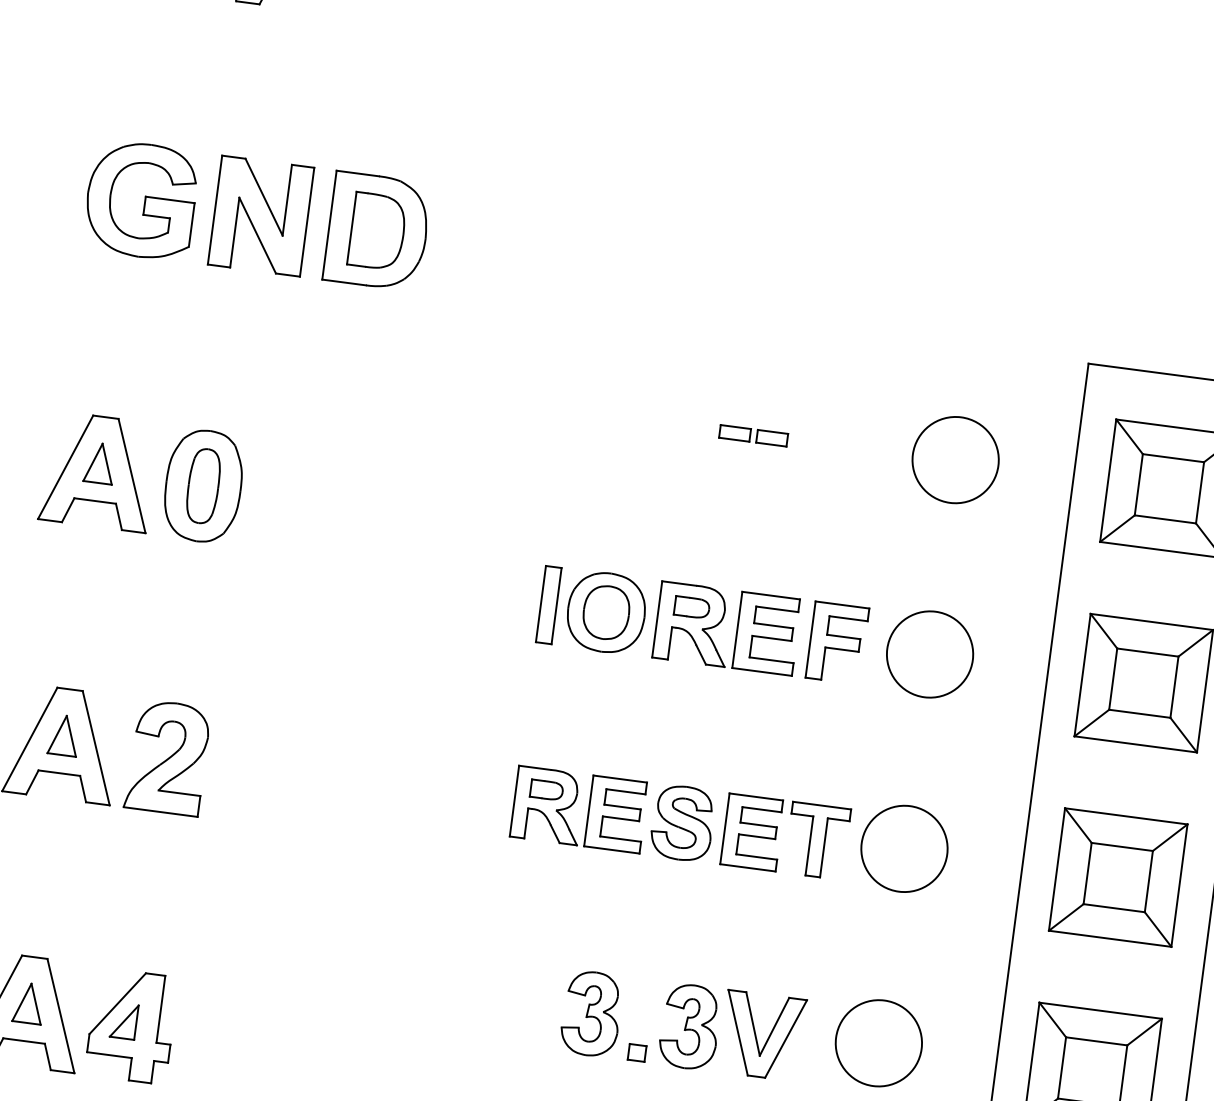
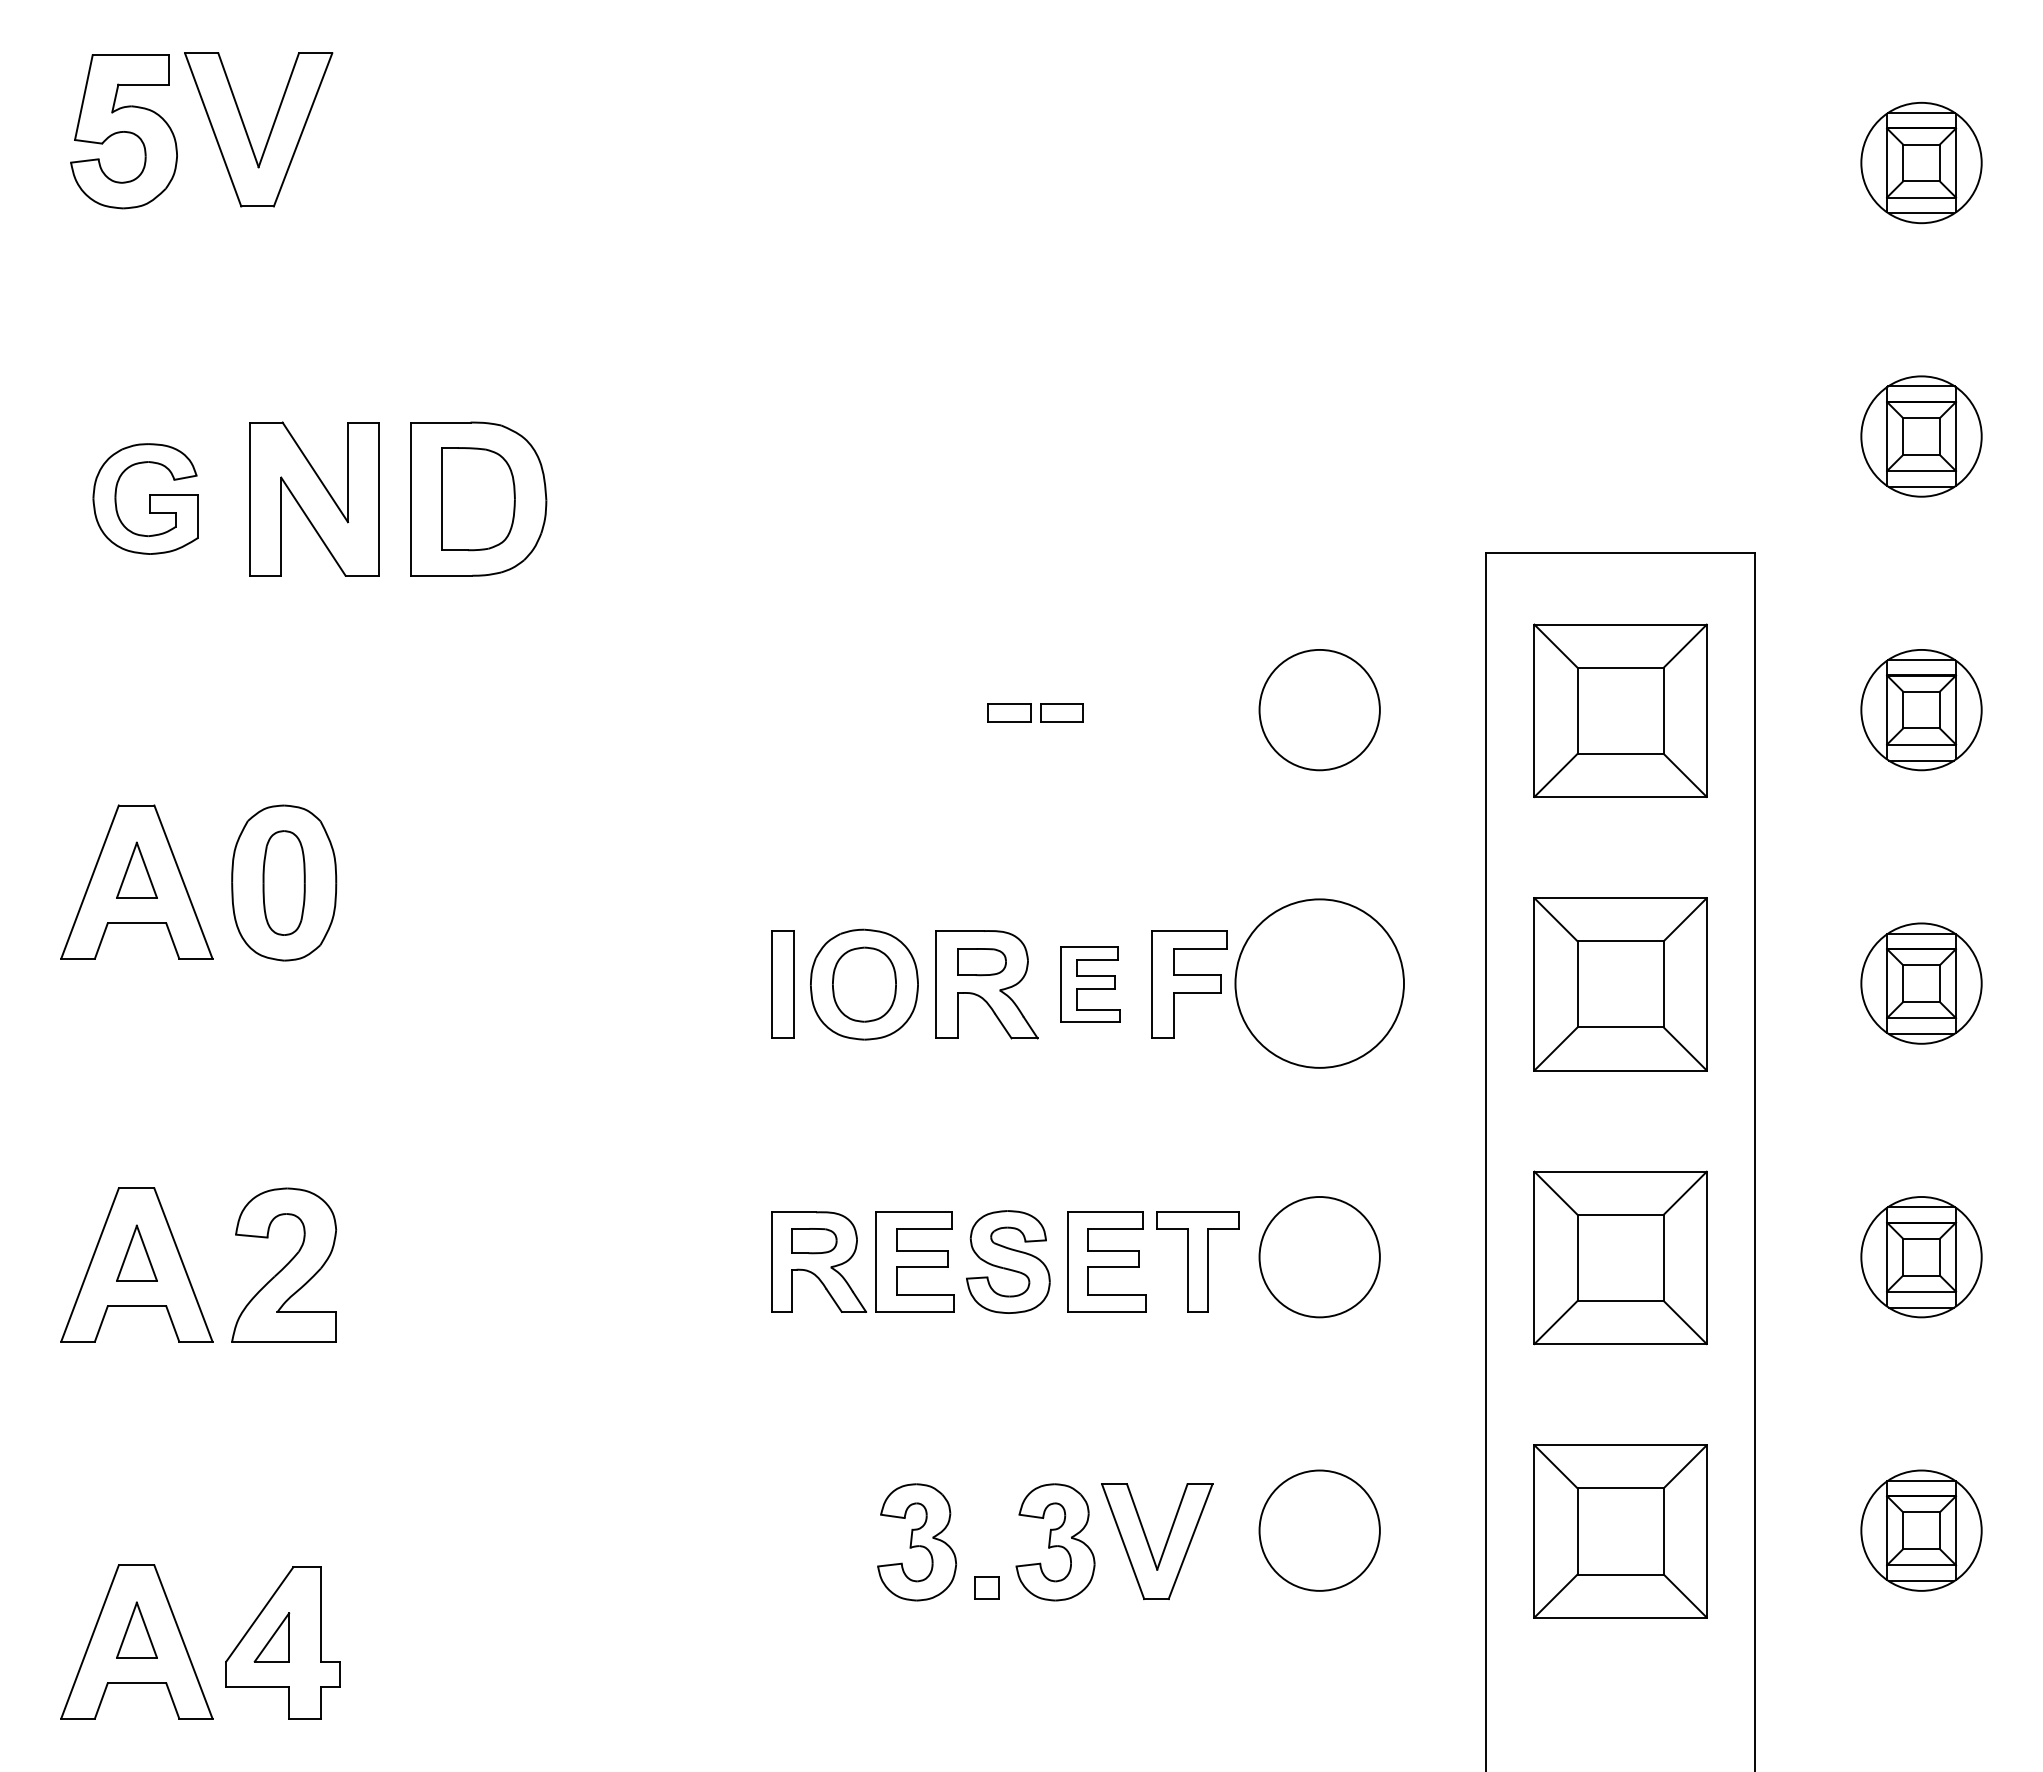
part: (140, 199) -> (145, 498), size x0.7
part: (767, 633) -> (1090, 984), size x0.7
circle: (929, 654) -> (1319, 983), size x1.4

